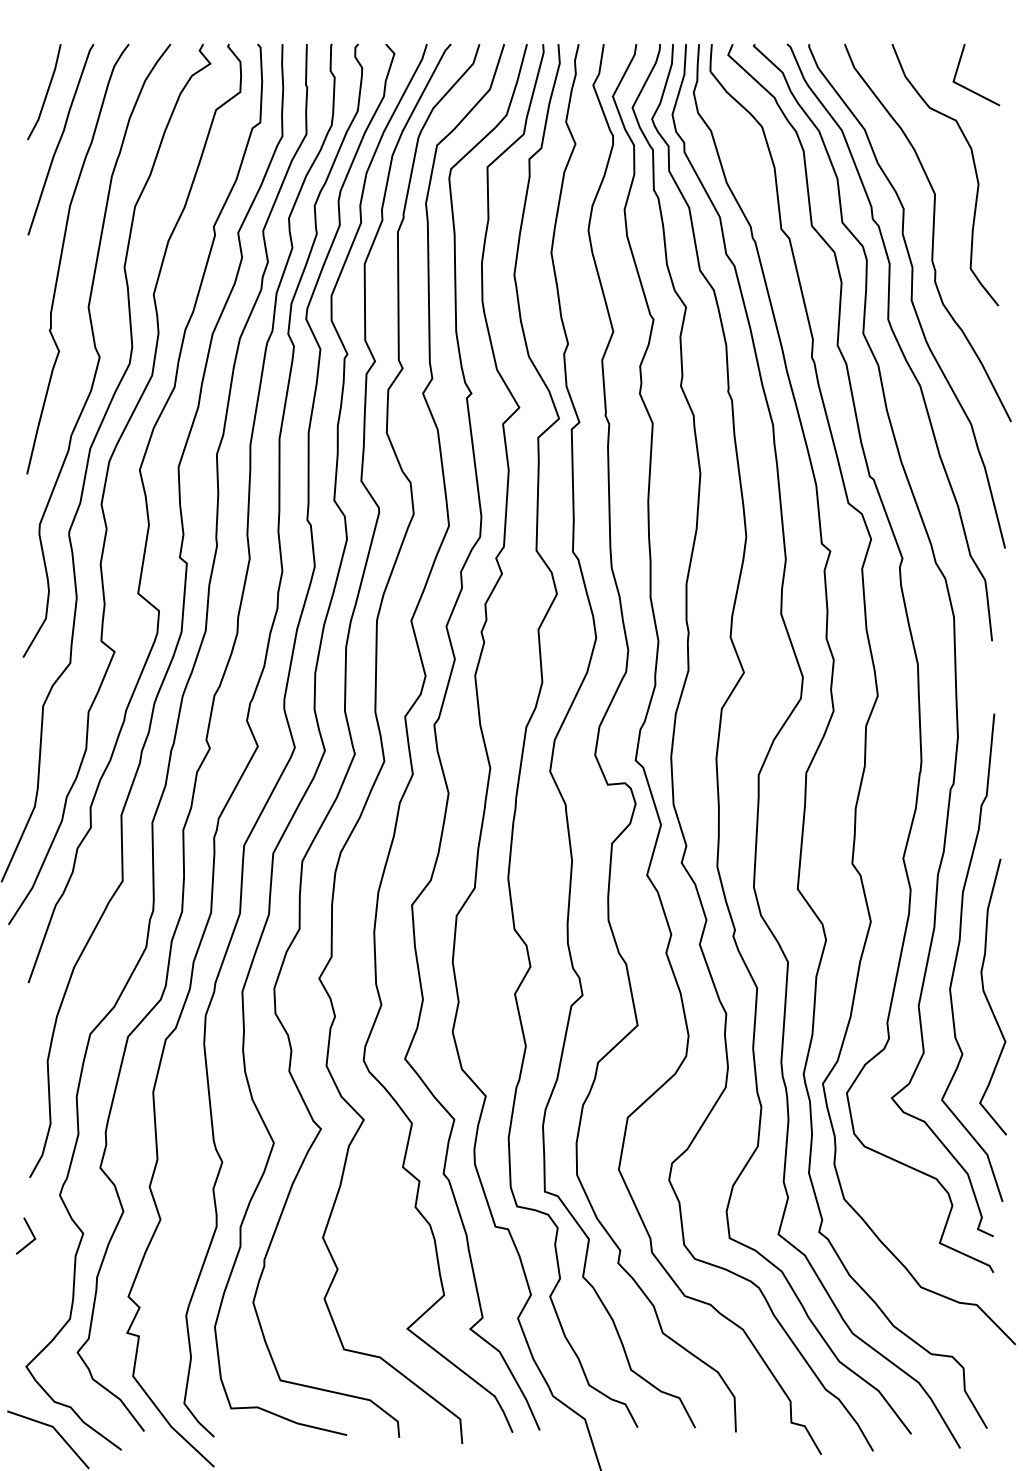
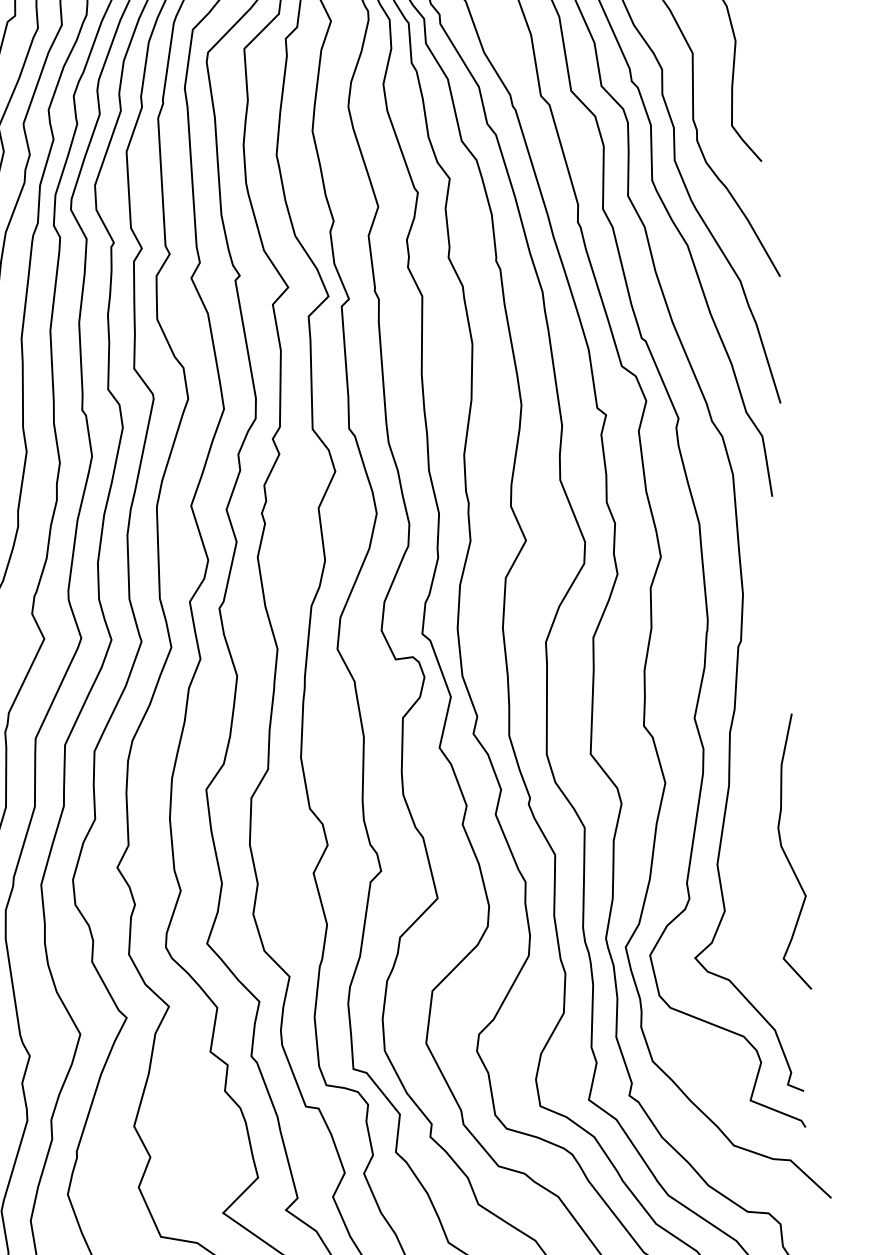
curve: (958, 952) -> (754, 809), removed

